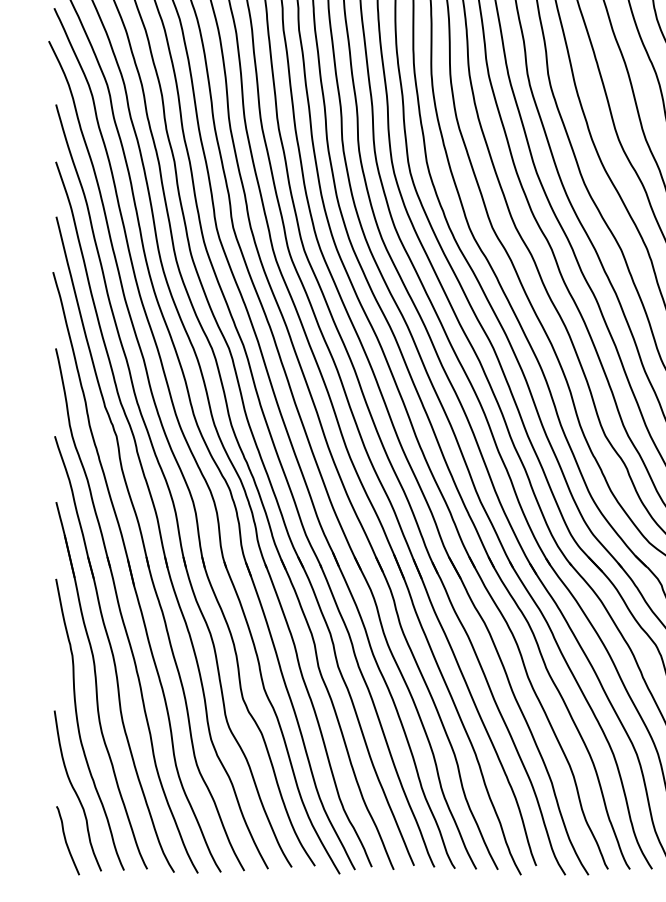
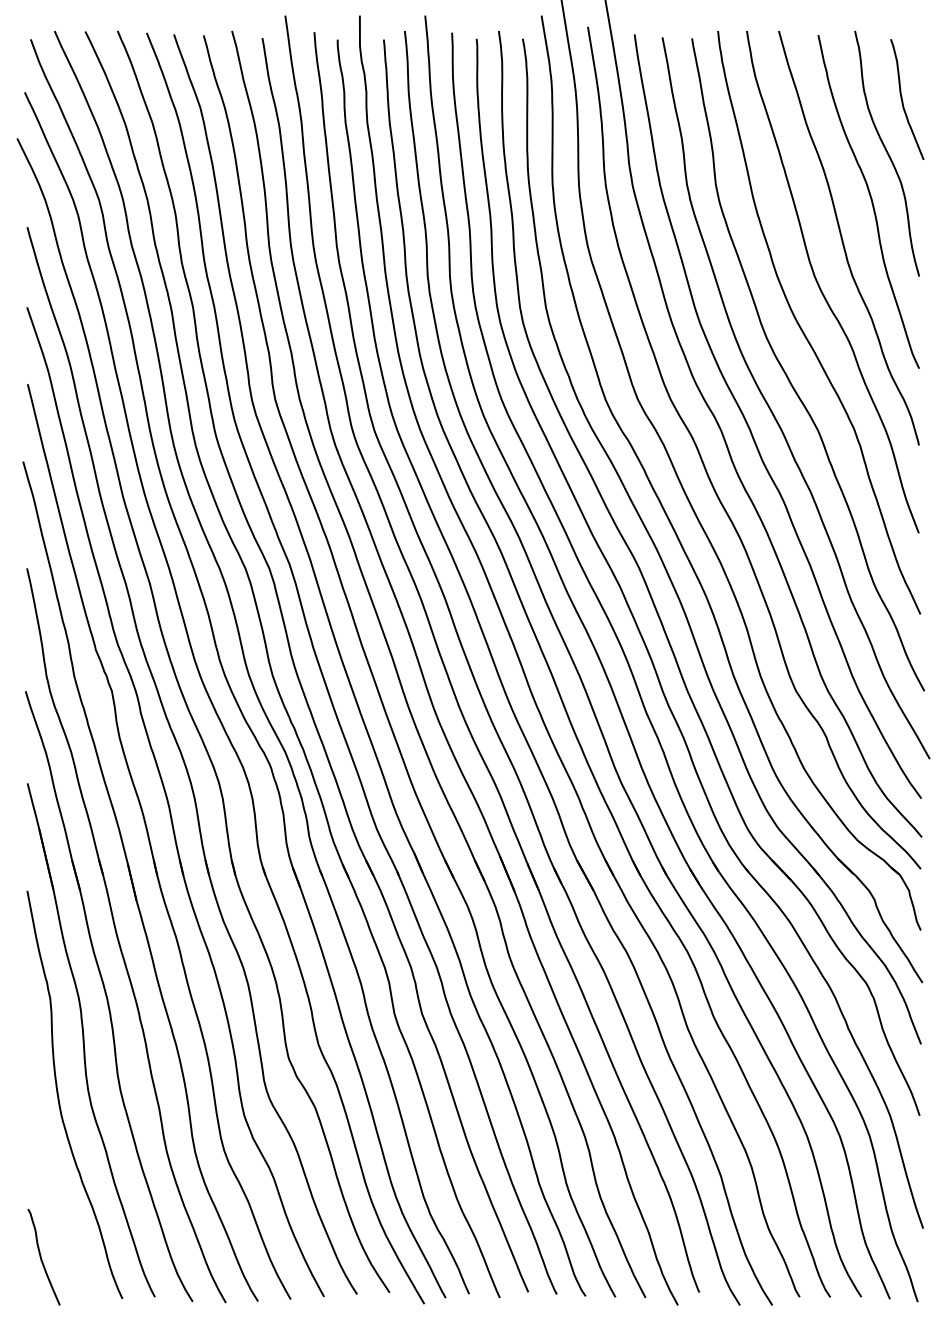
curve: (76, 791) -> (55, 1188), removed

